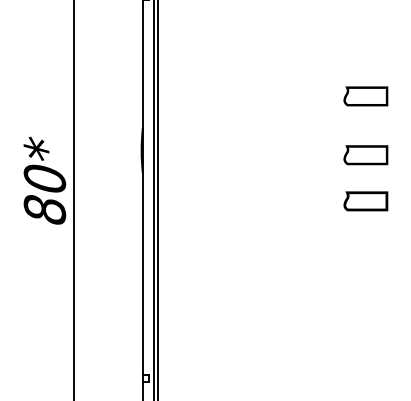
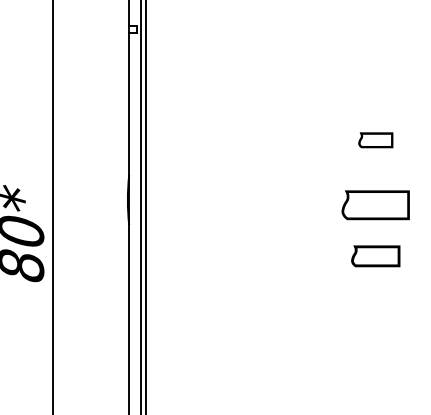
part: (365, 96) -> (375, 140), size x0.7
part: (365, 155) -> (375, 205), size x1.4

